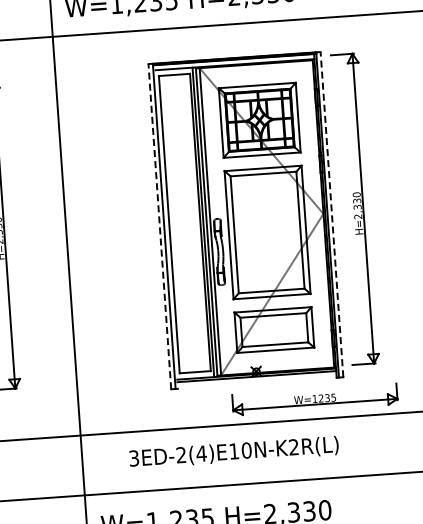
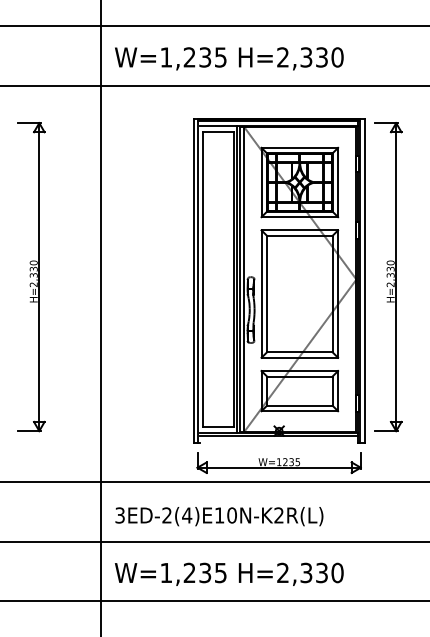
line: (331, 214) -> (364, 280), dashed -> solid
line: (159, 226) -> (193, 280), dashed -> solid
part: (314, 399) -> (278, 462), moved
text: (234, 452) -> (219, 516), moved

